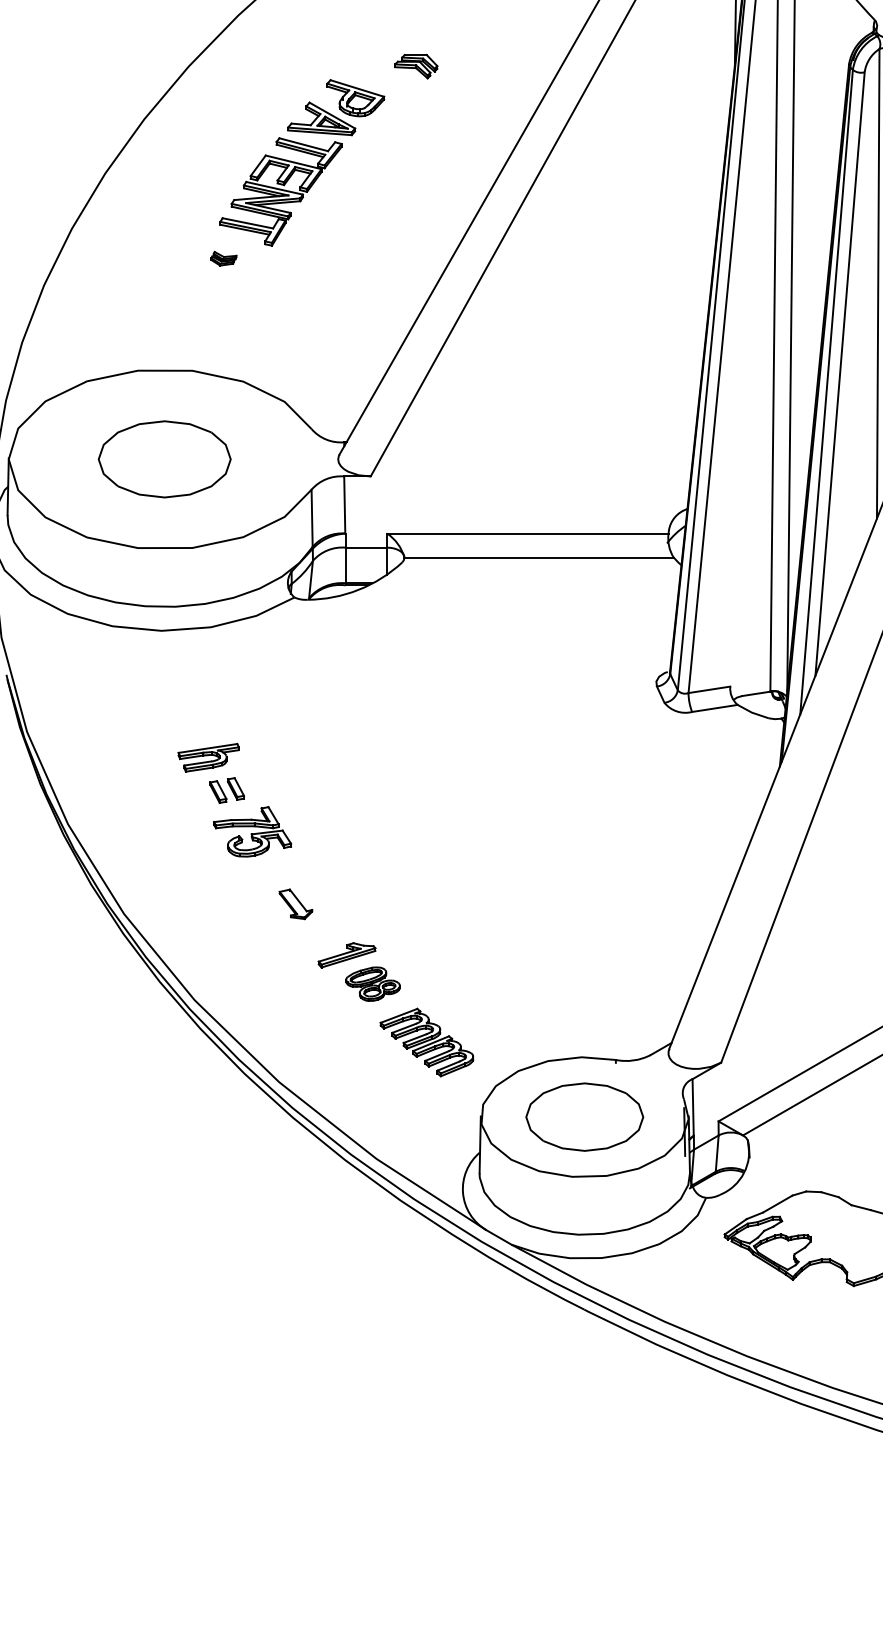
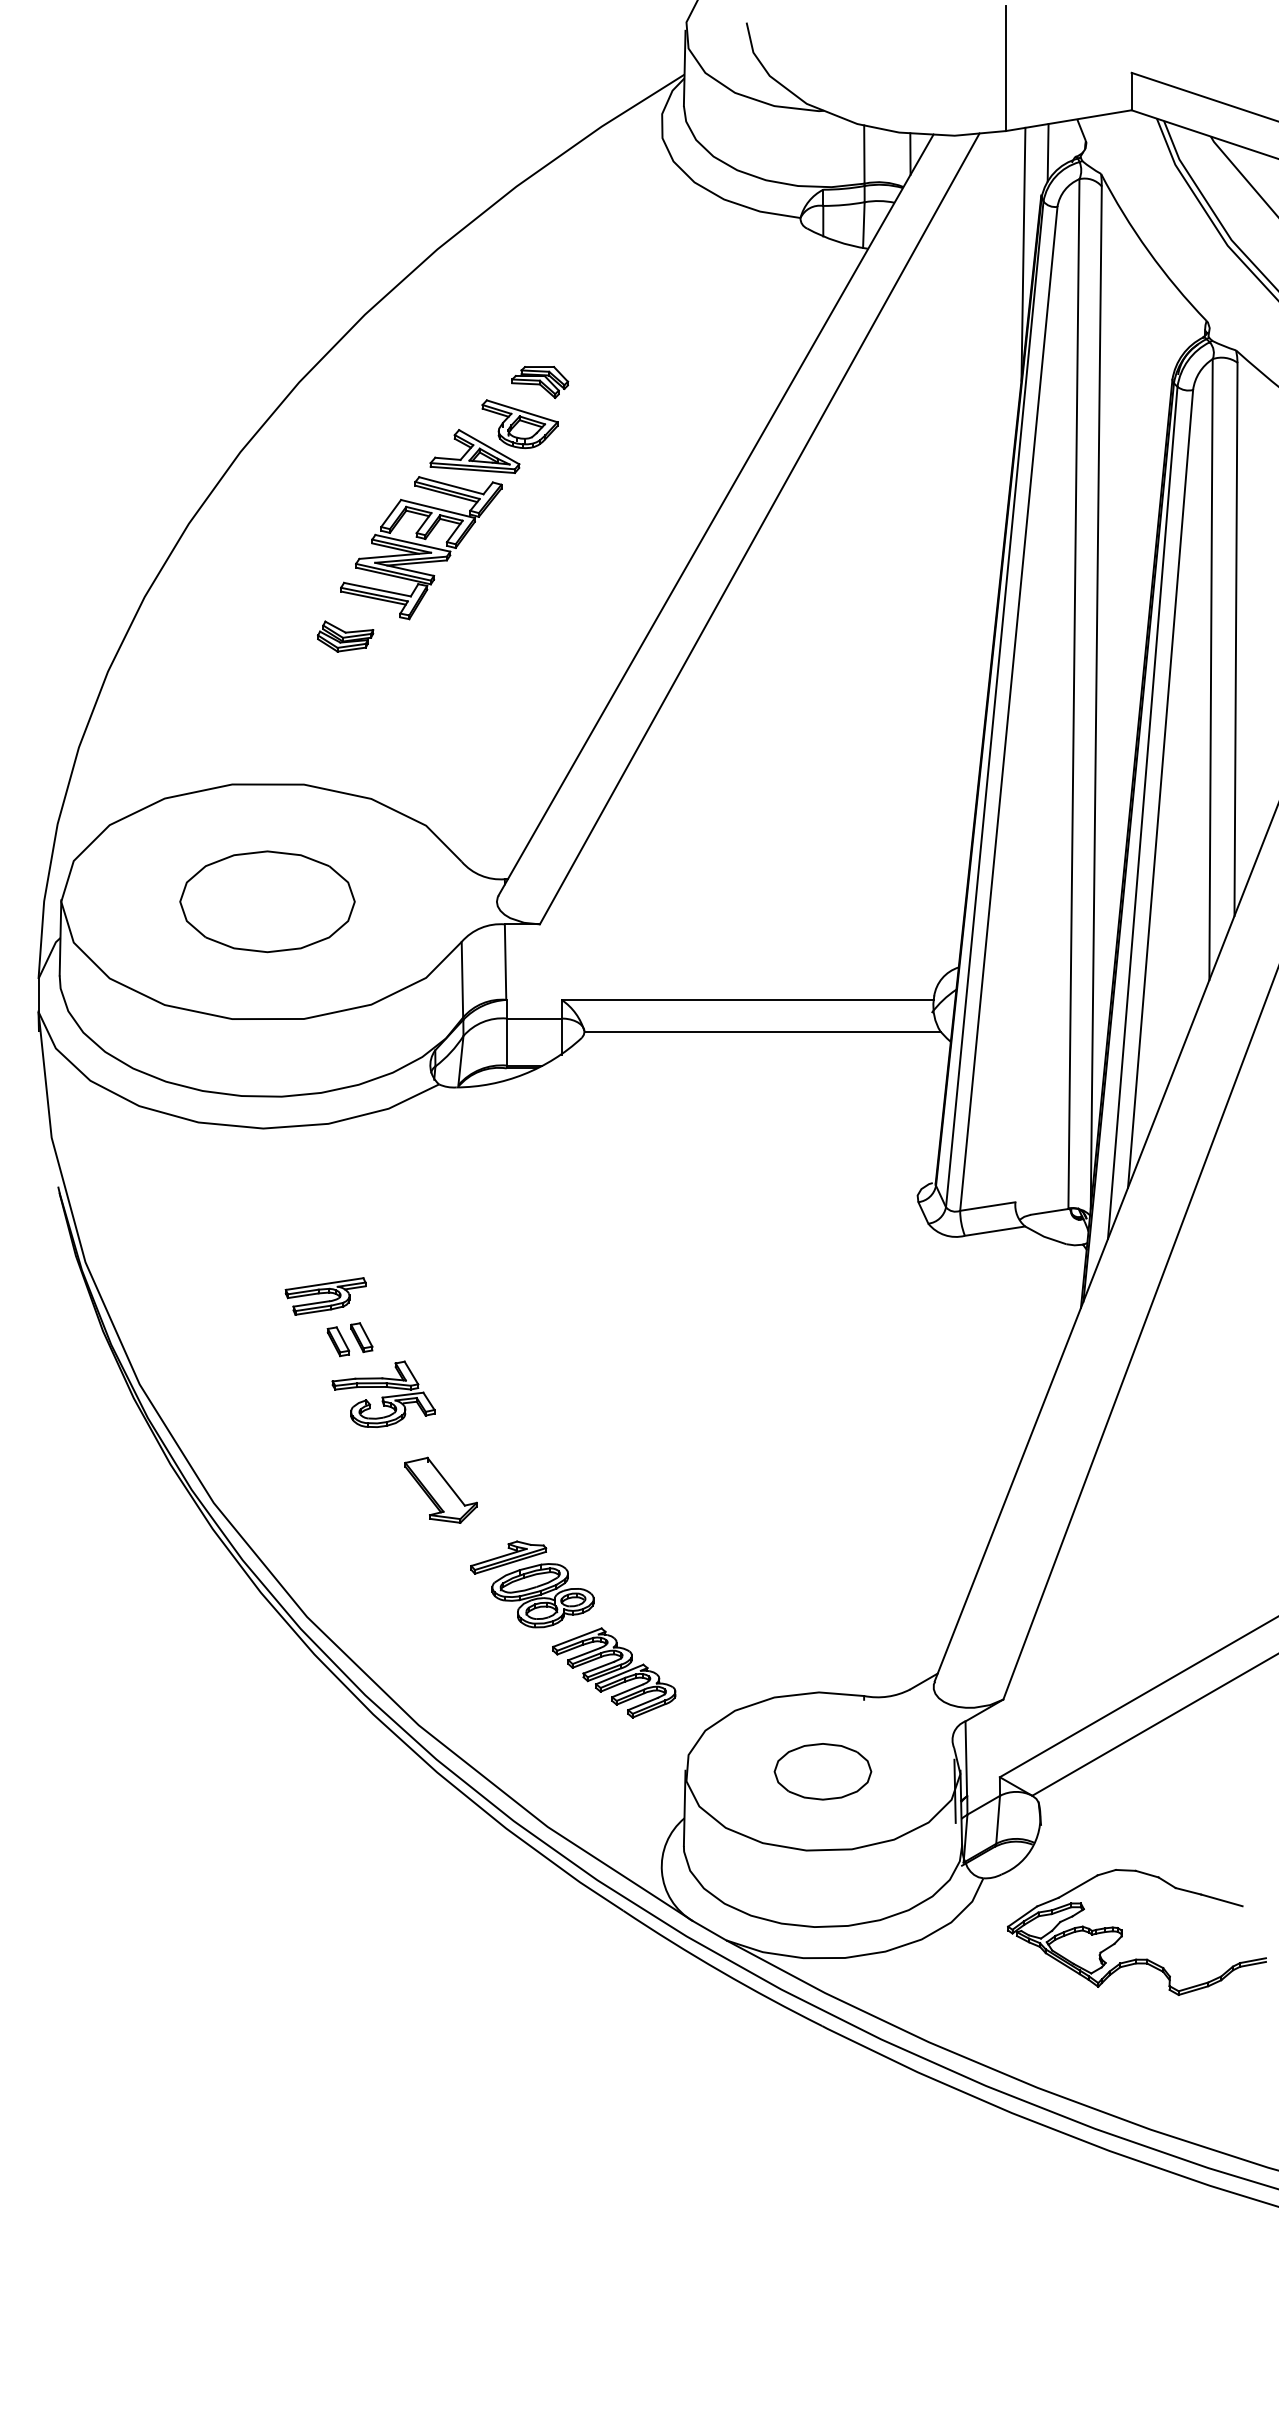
part: (416, 66) -> (540, 382), moved
part: (223, 258) -> (345, 636), size x1.67
part: (295, 903) -> (440, 1489), size x1.67
part: (372, 983) -> (542, 1595), size x1.43
part: (584, 1117) -> (822, 1771), size x0.62

